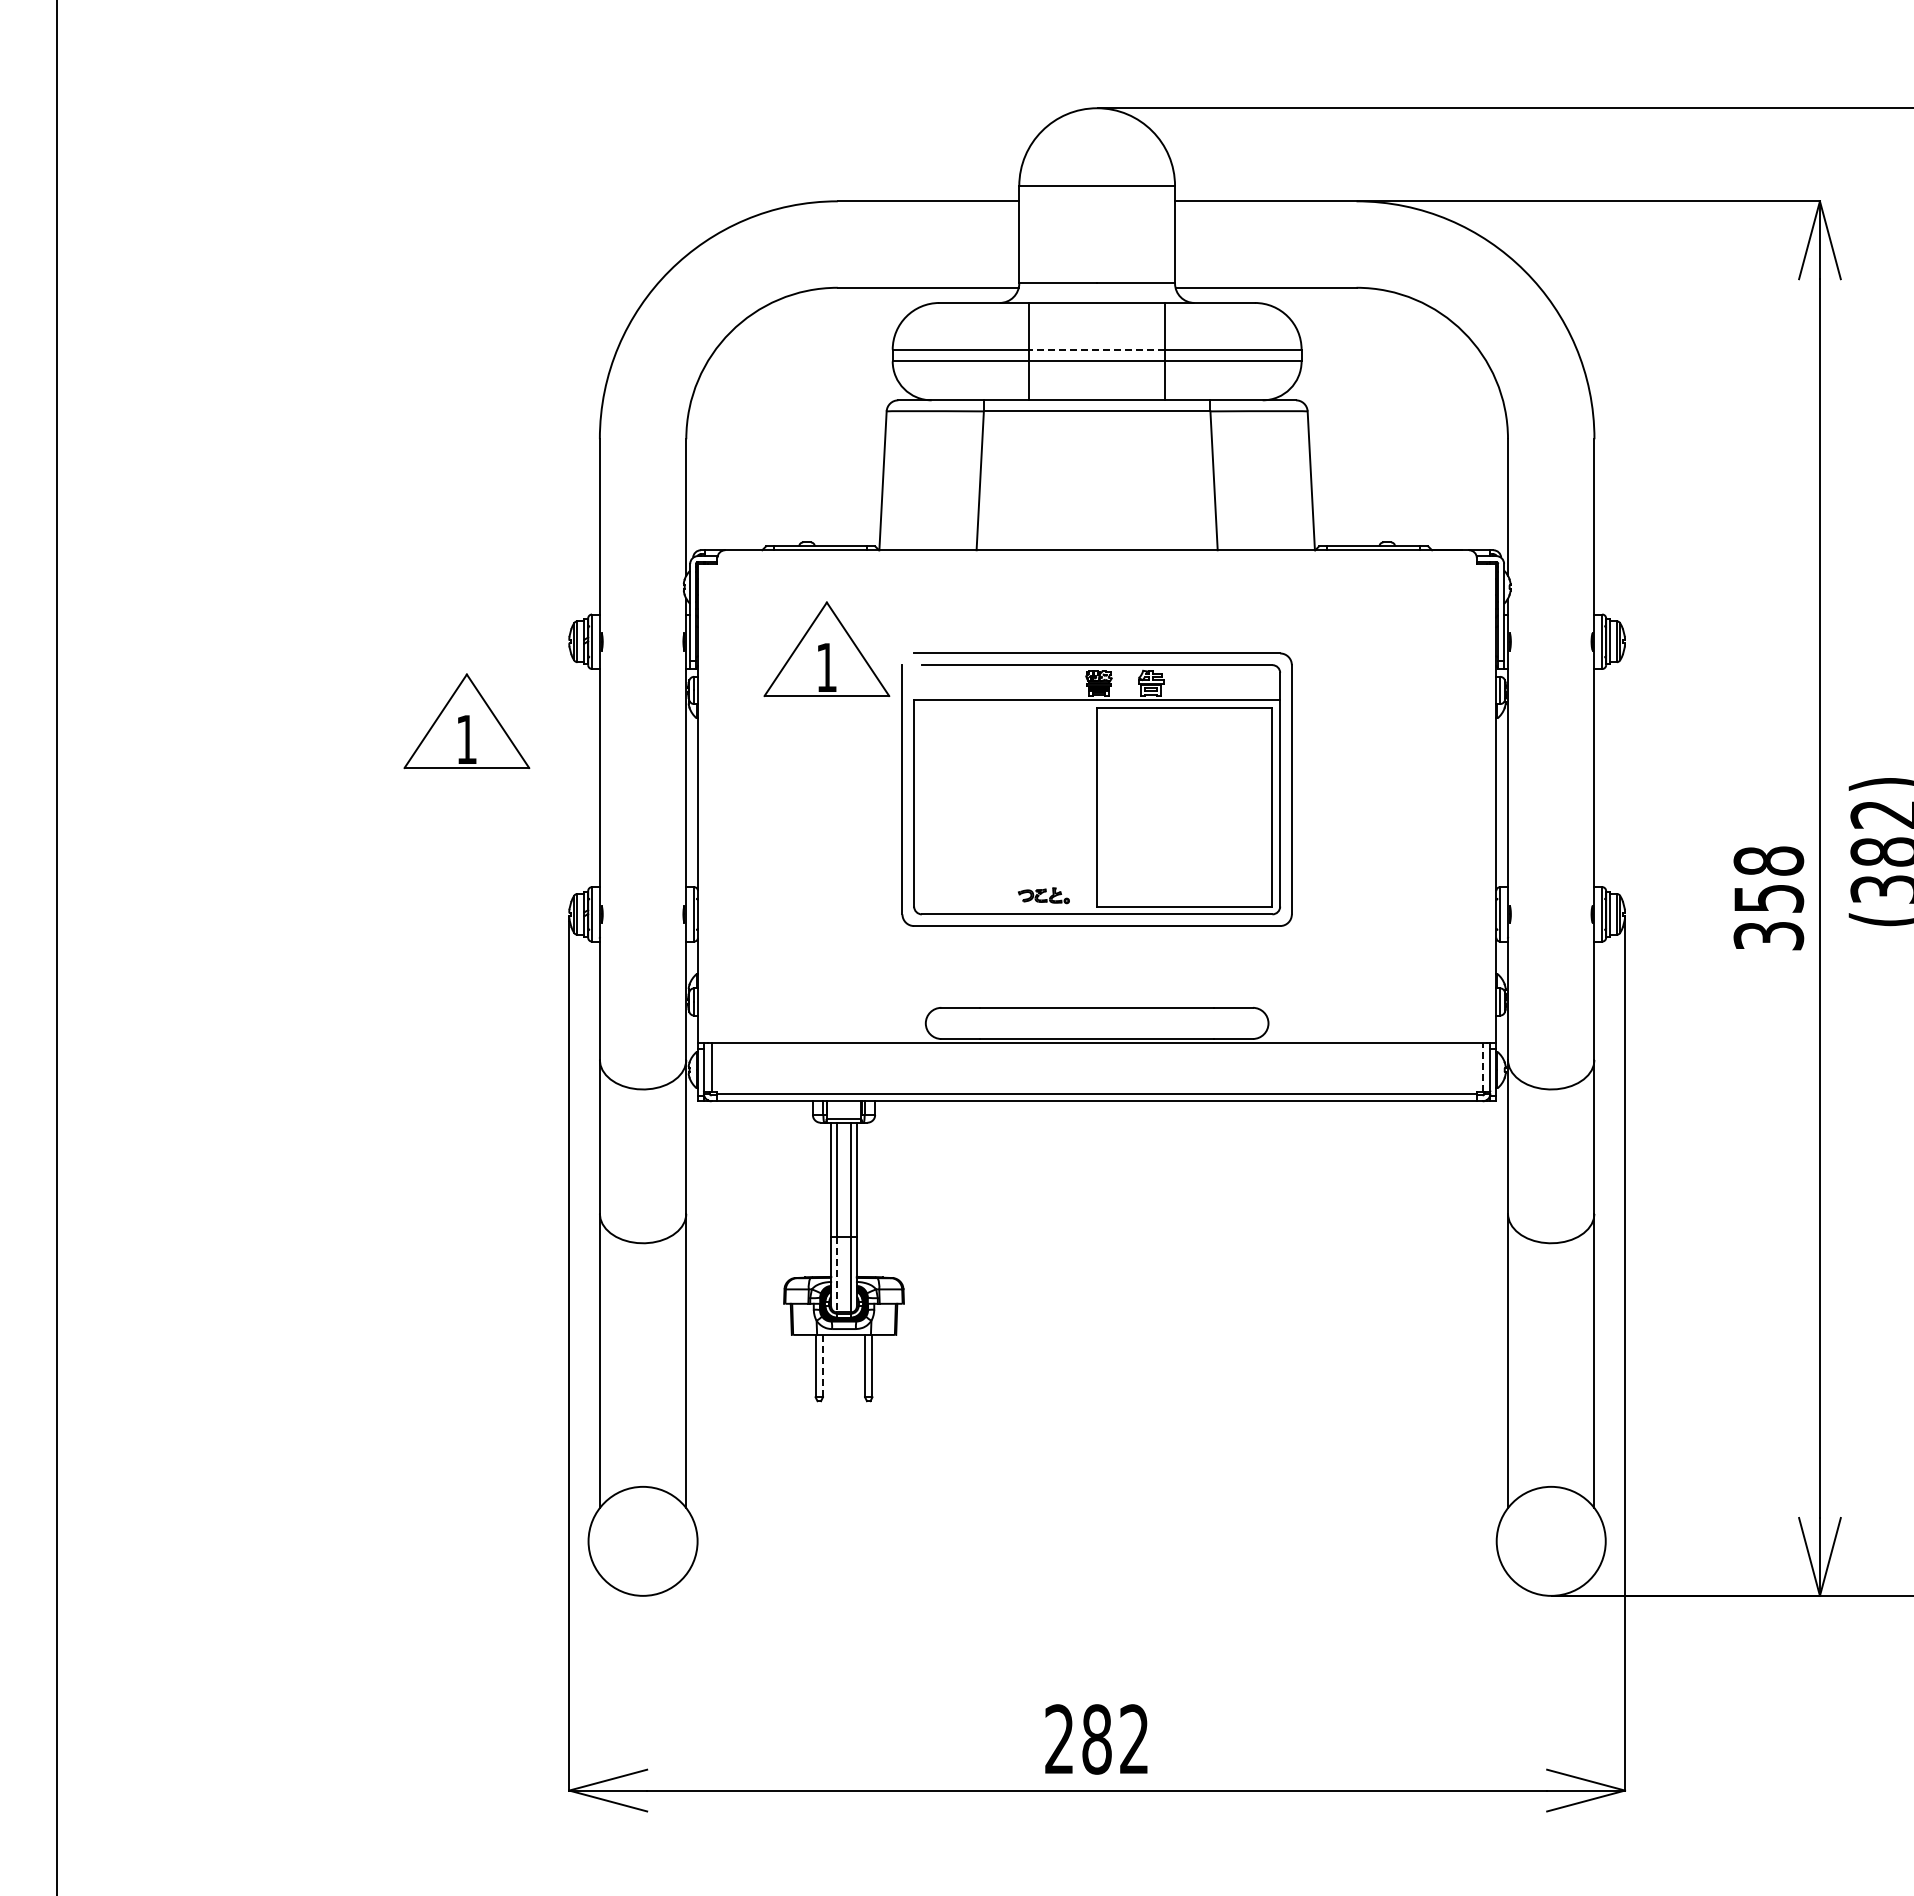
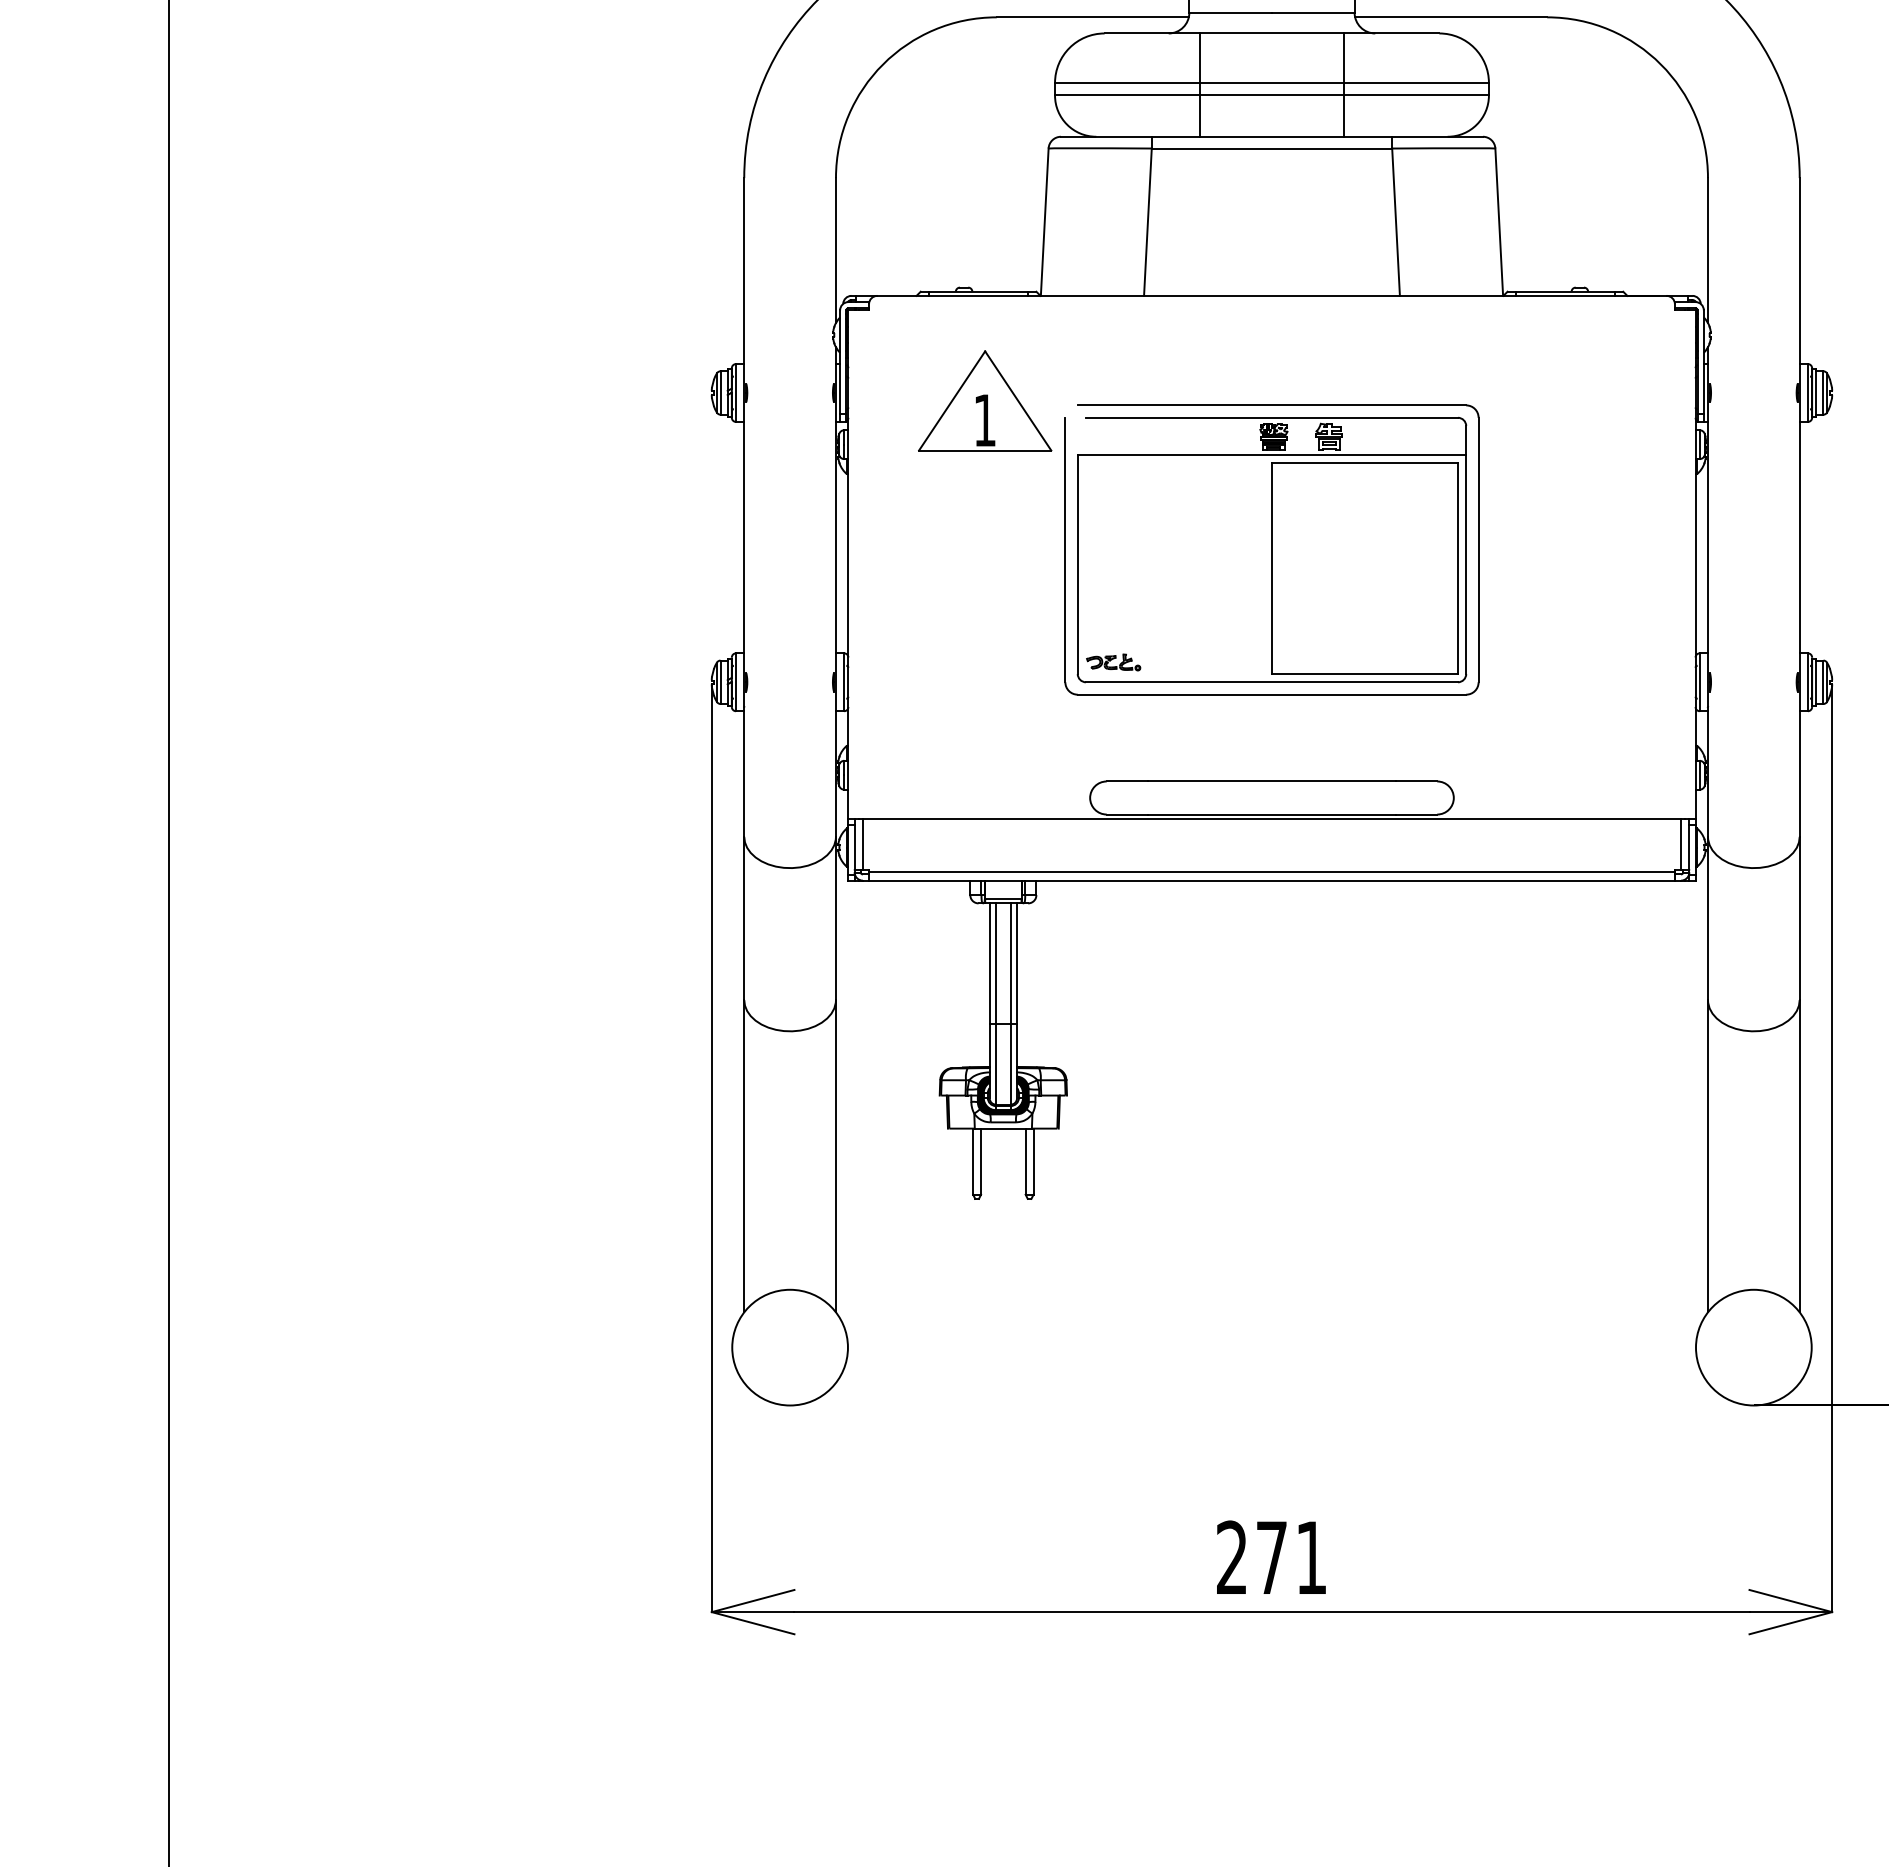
line: (1096, 349) -> (1271, 82), dashed -> solid
part: (466, 720) -> (602, 476), removed
part: (1043, 895) -> (1113, 662), moved
line: (1482, 1066) -> (1680, 843), dashed -> solid
line: (837, 1274) -> (996, 1064), dashed -> solid
line: (823, 1365) -> (981, 1161), dashed -> solid
text: (1114, 1739) -> (1290, 1557), 282 -> 271

